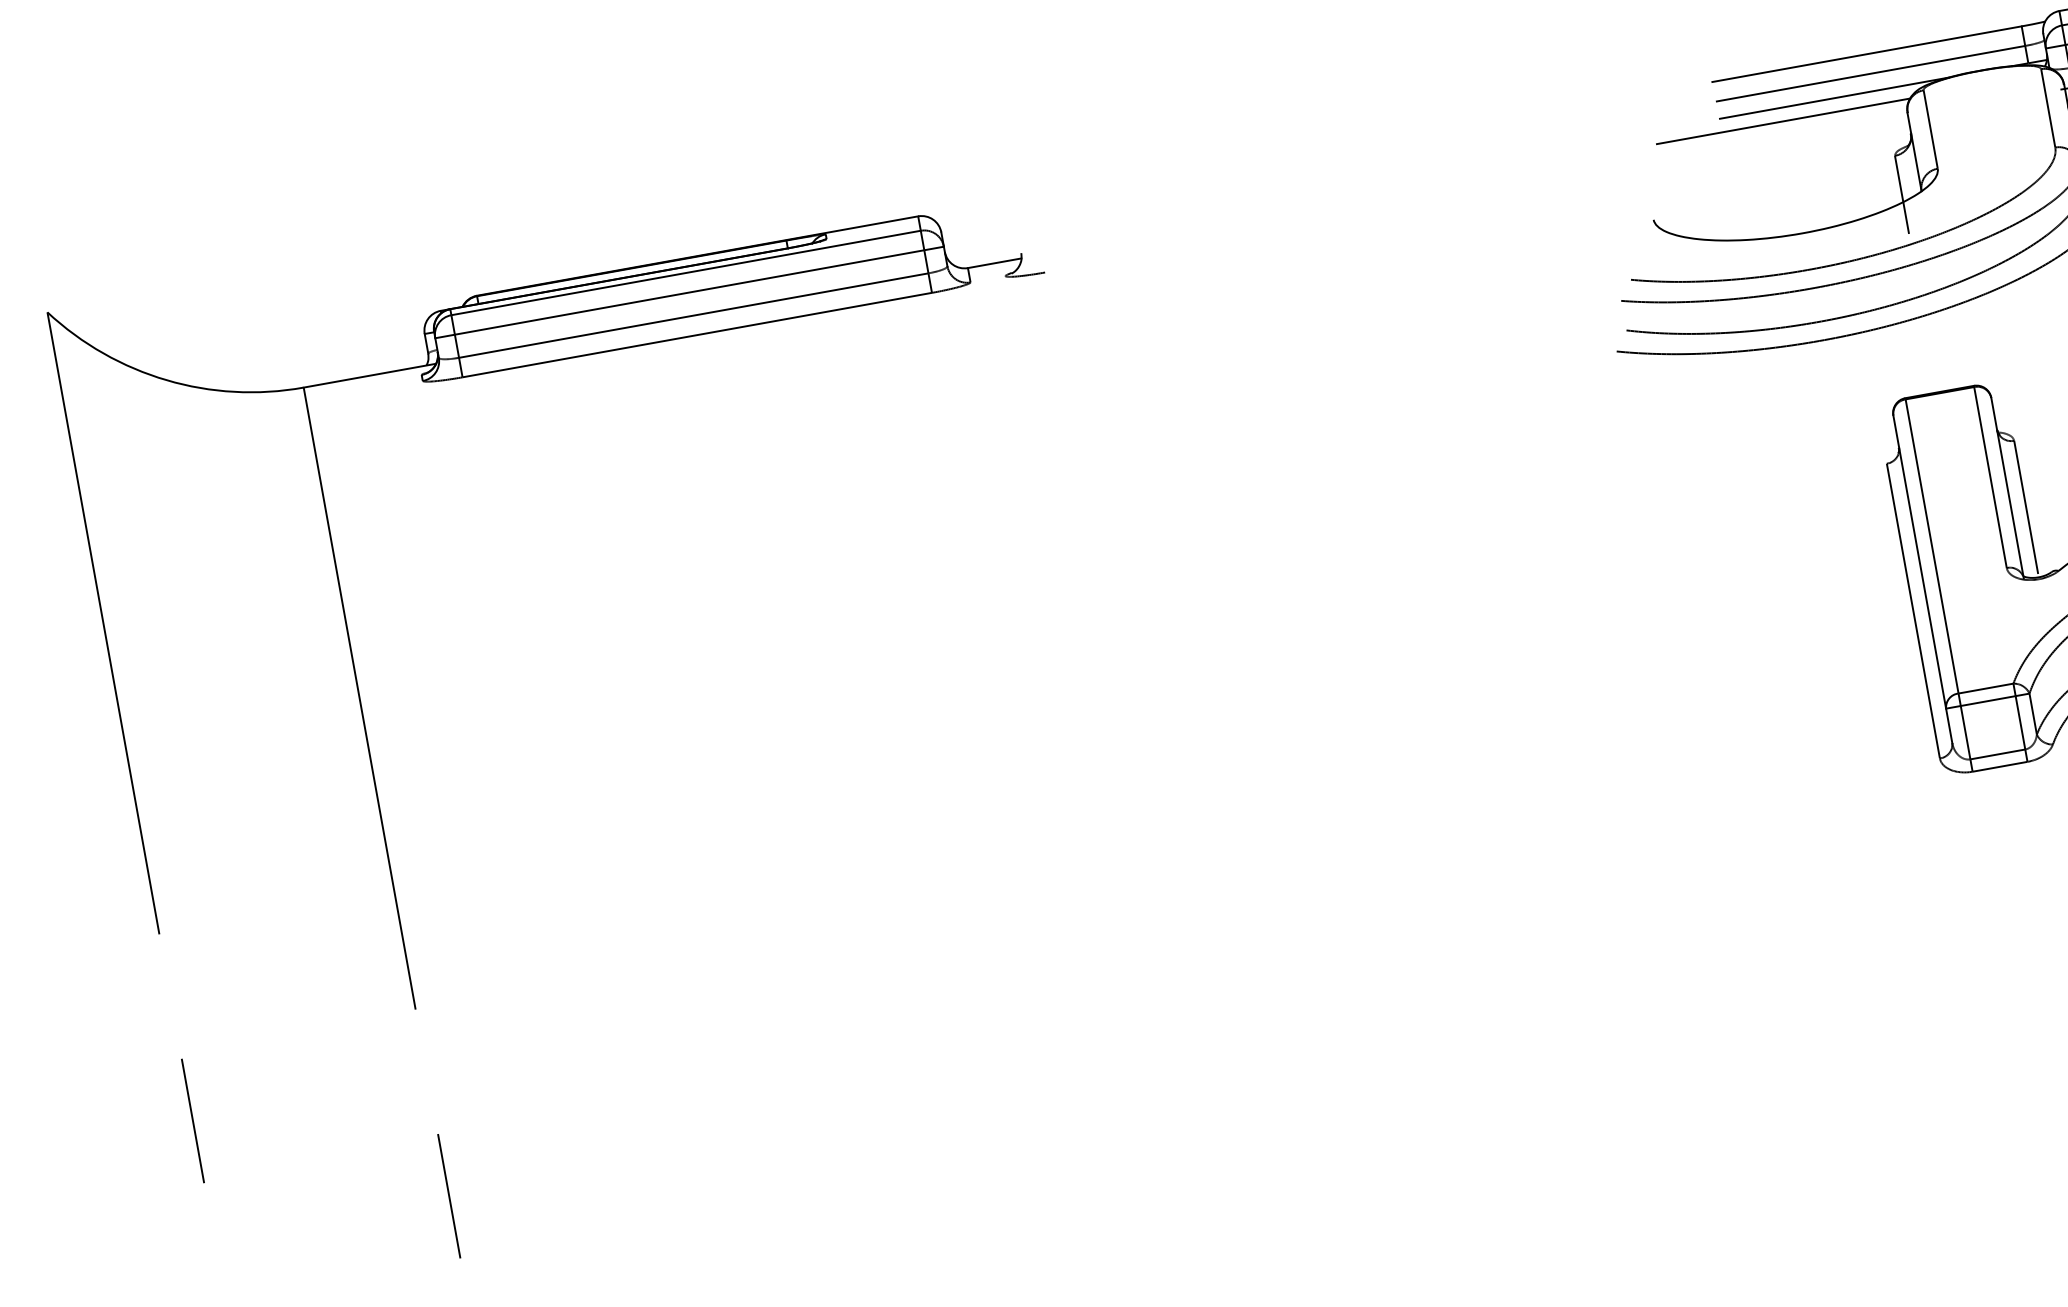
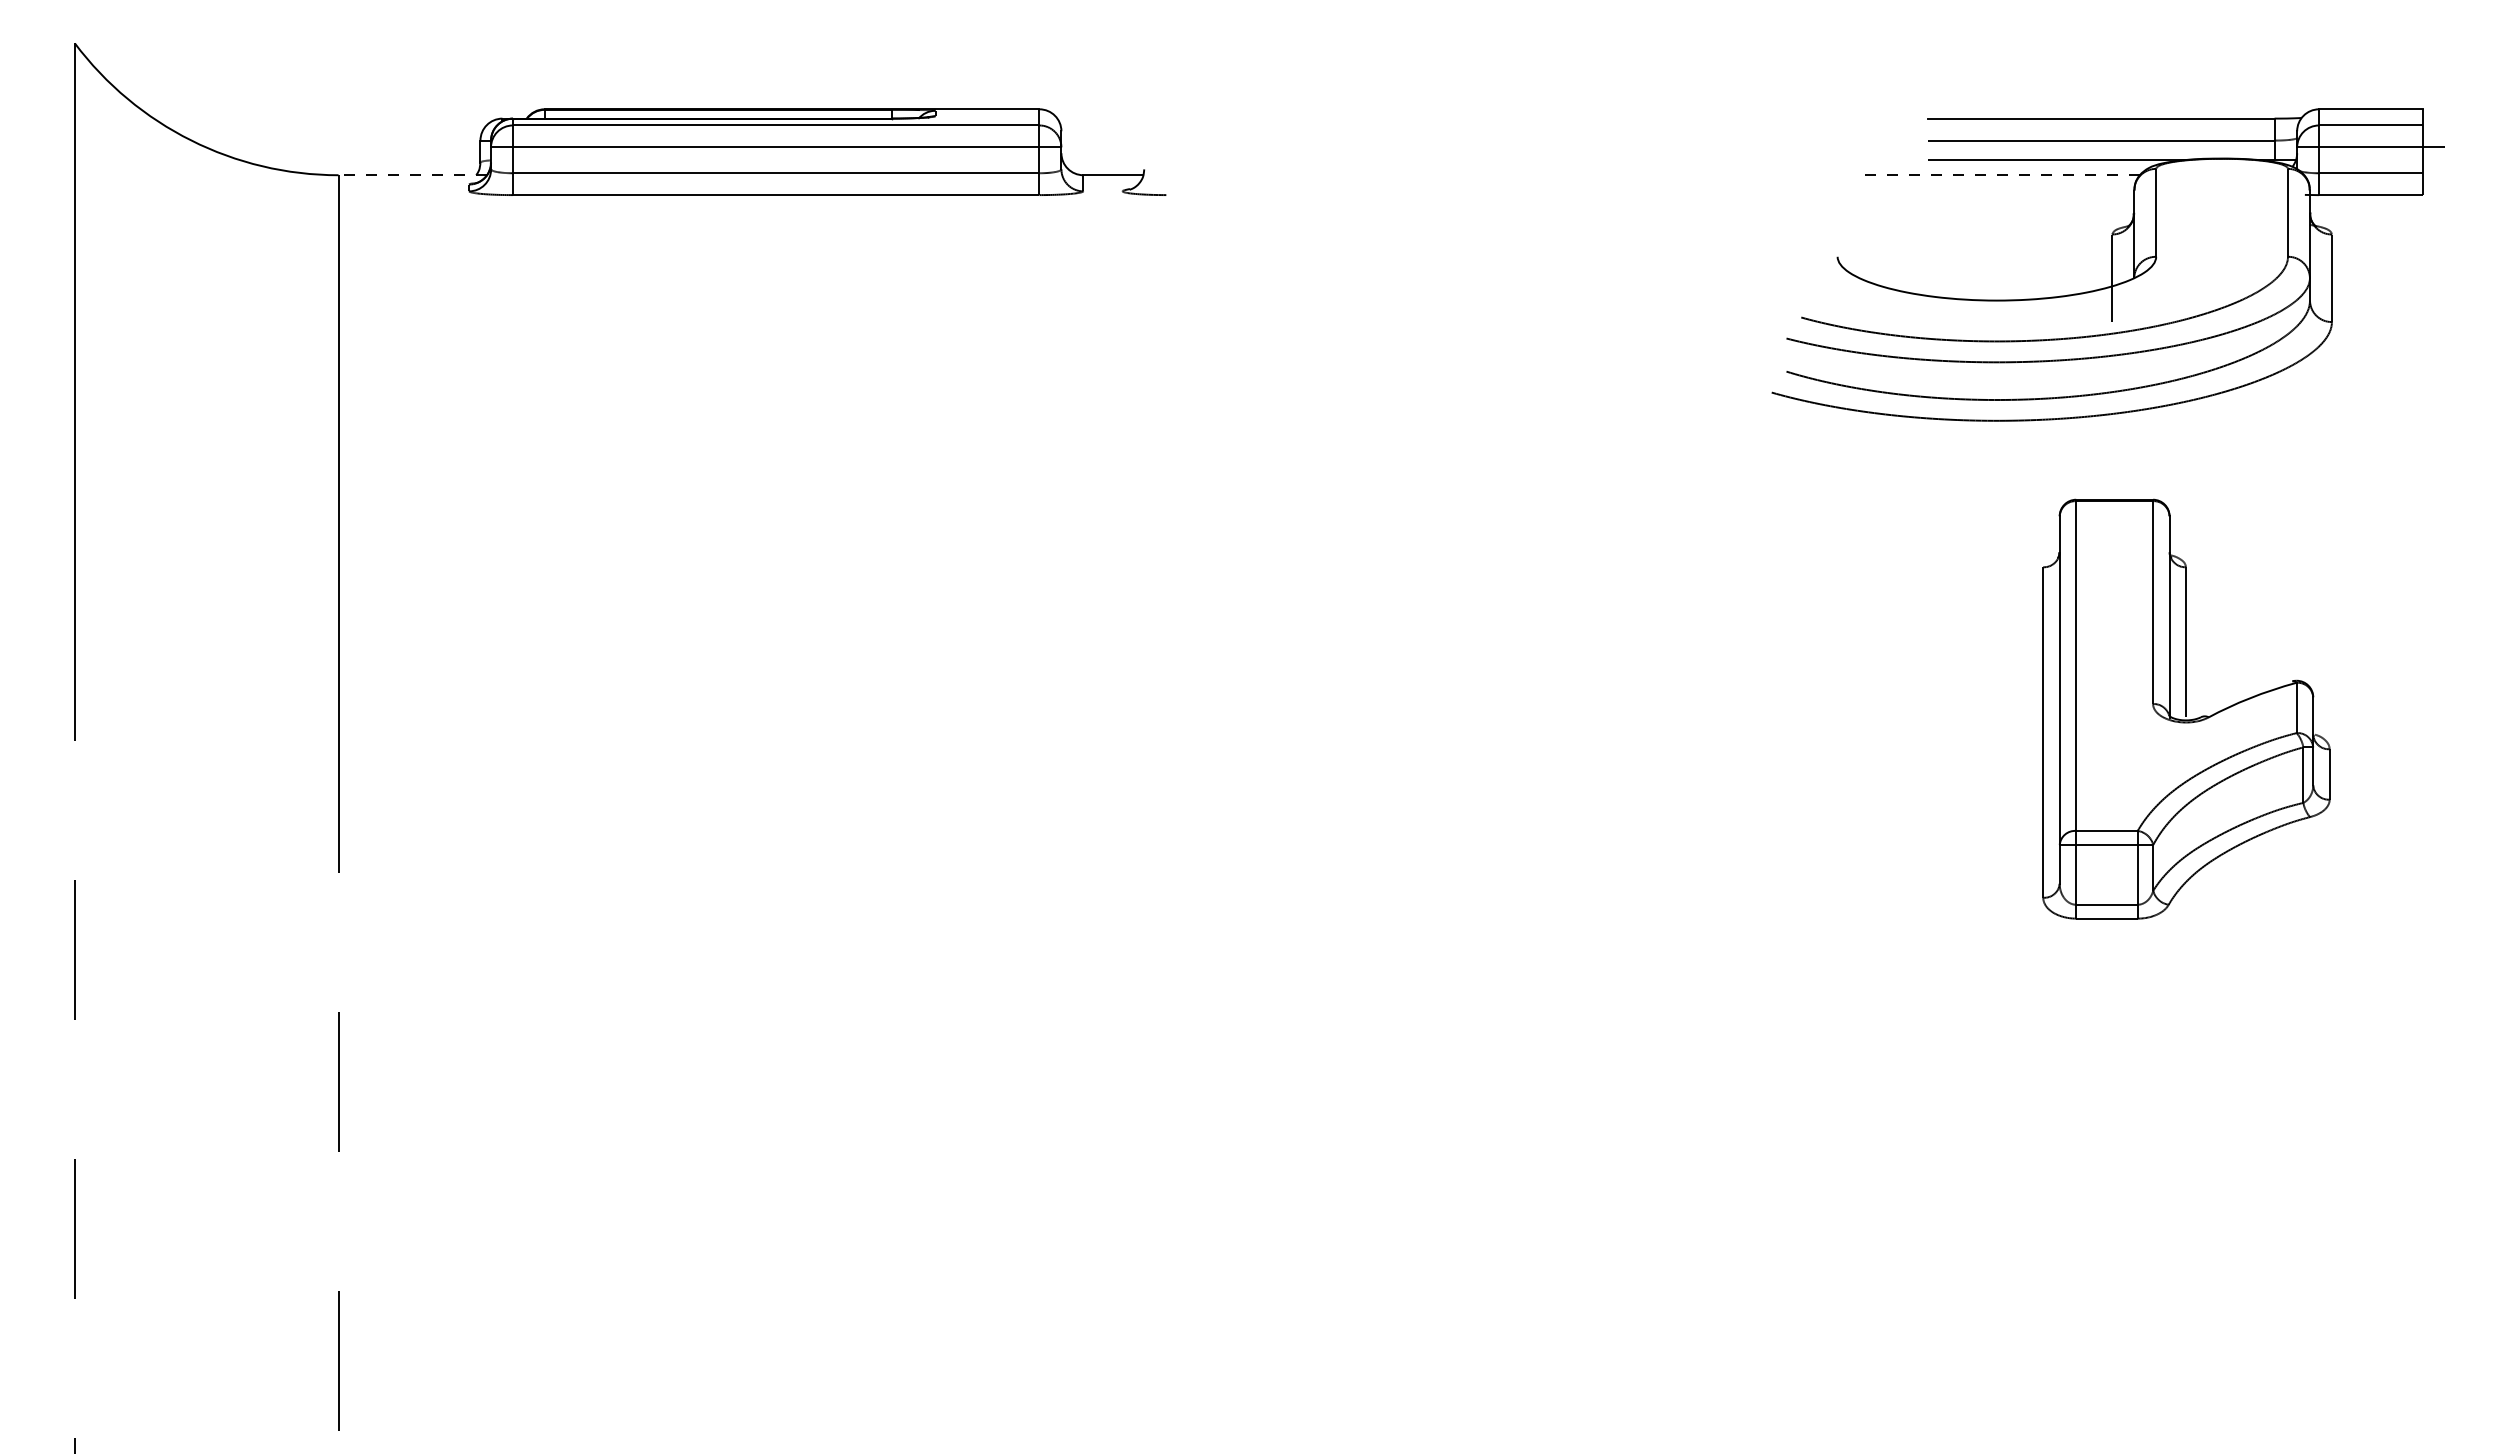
line: (1783, 121) -> (1997, 175), solid -> dashed
line: (369, 375) -> (412, 175), solid -> dashed

